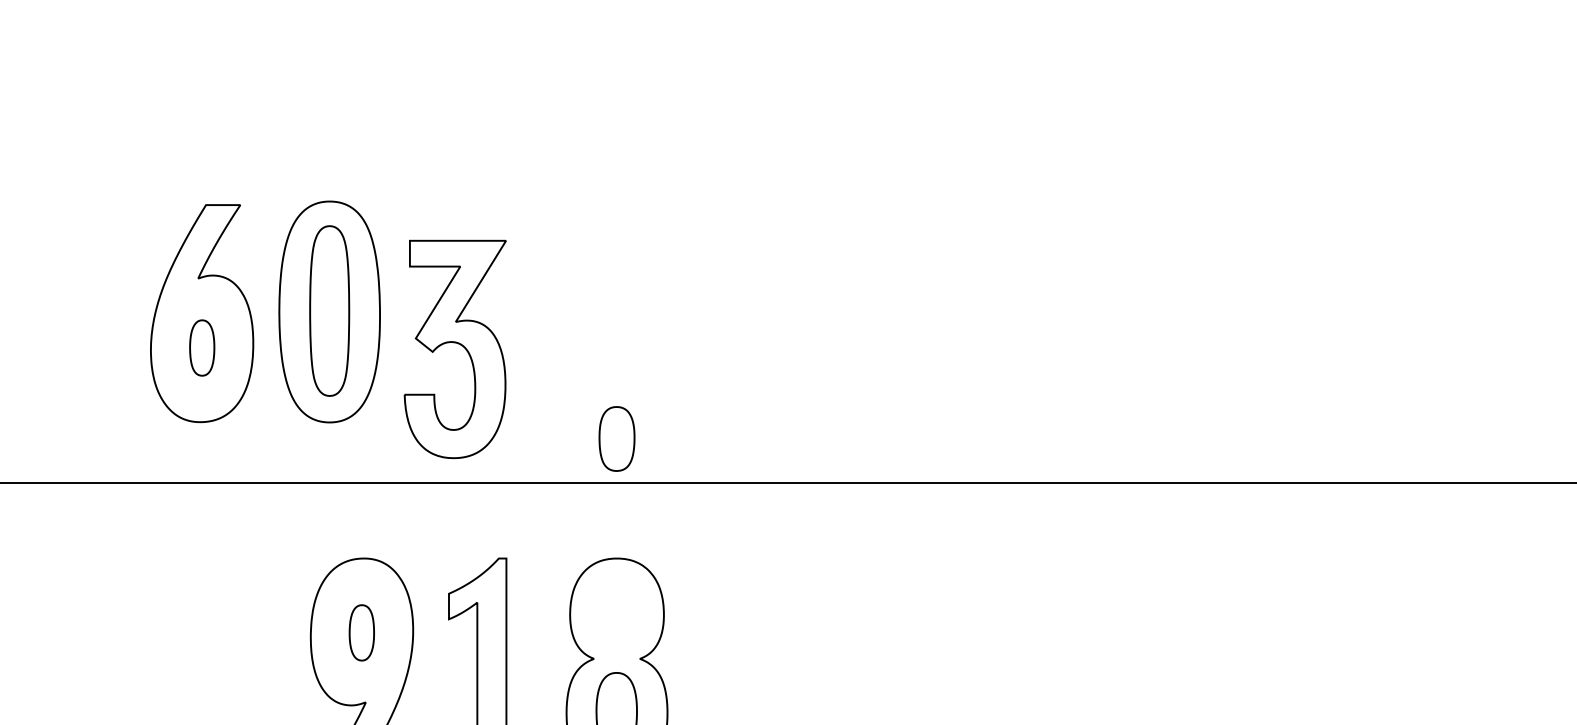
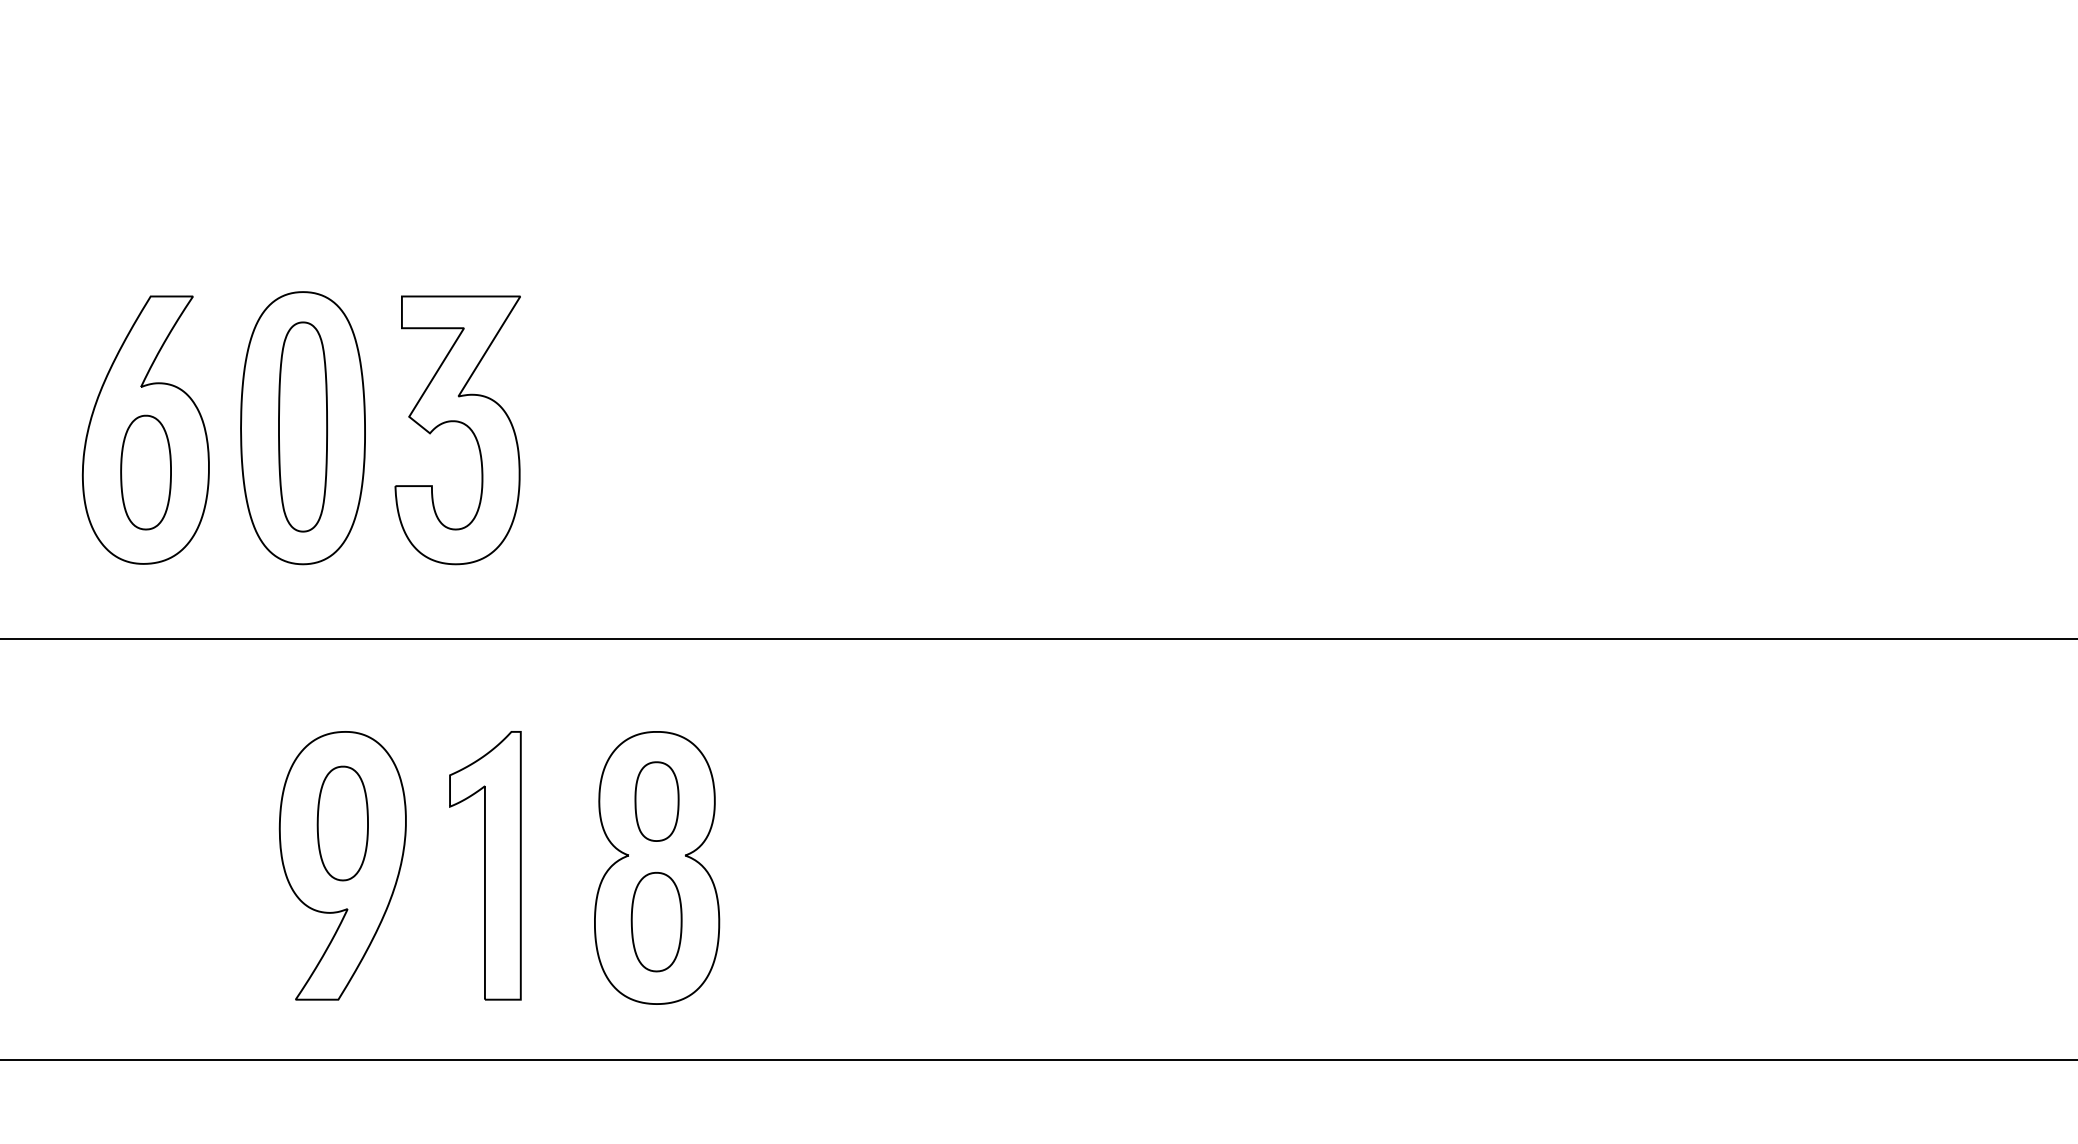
part: (457, 343) -> (460, 423), moved
part: (201, 347) -> (145, 472), size x1.67
part: (616, 438) -> (656, 801), moved
part: (361, 632) -> (342, 823), size x1.67

